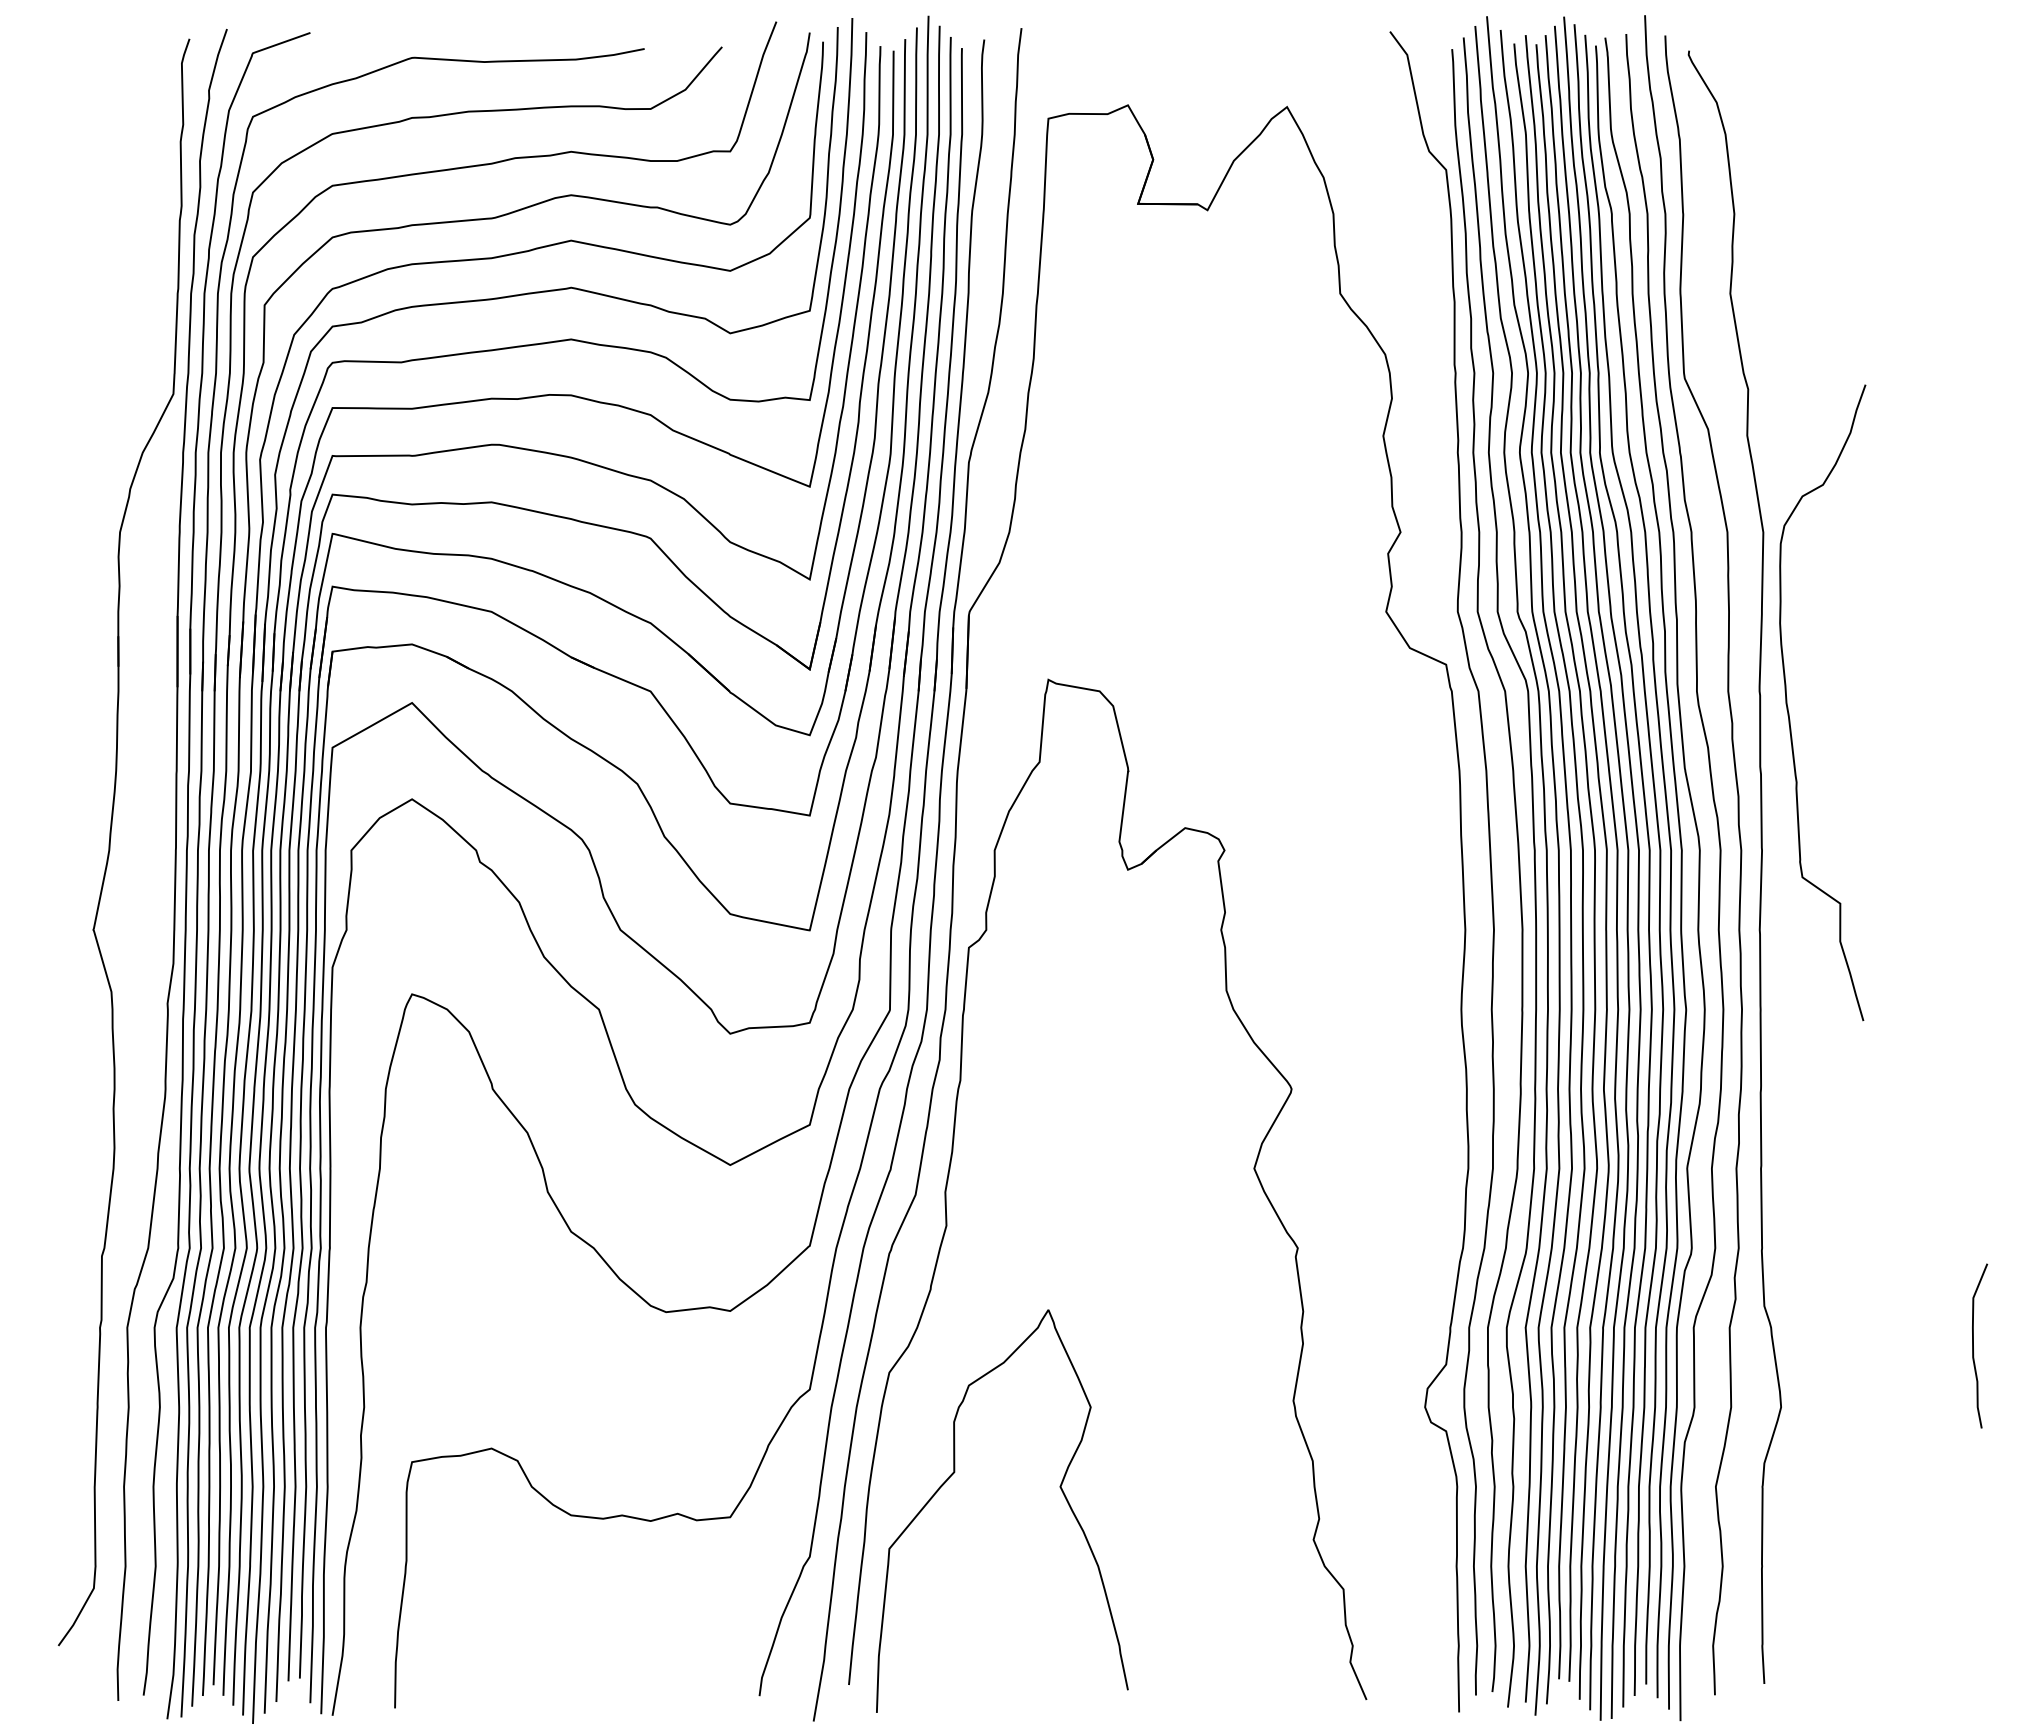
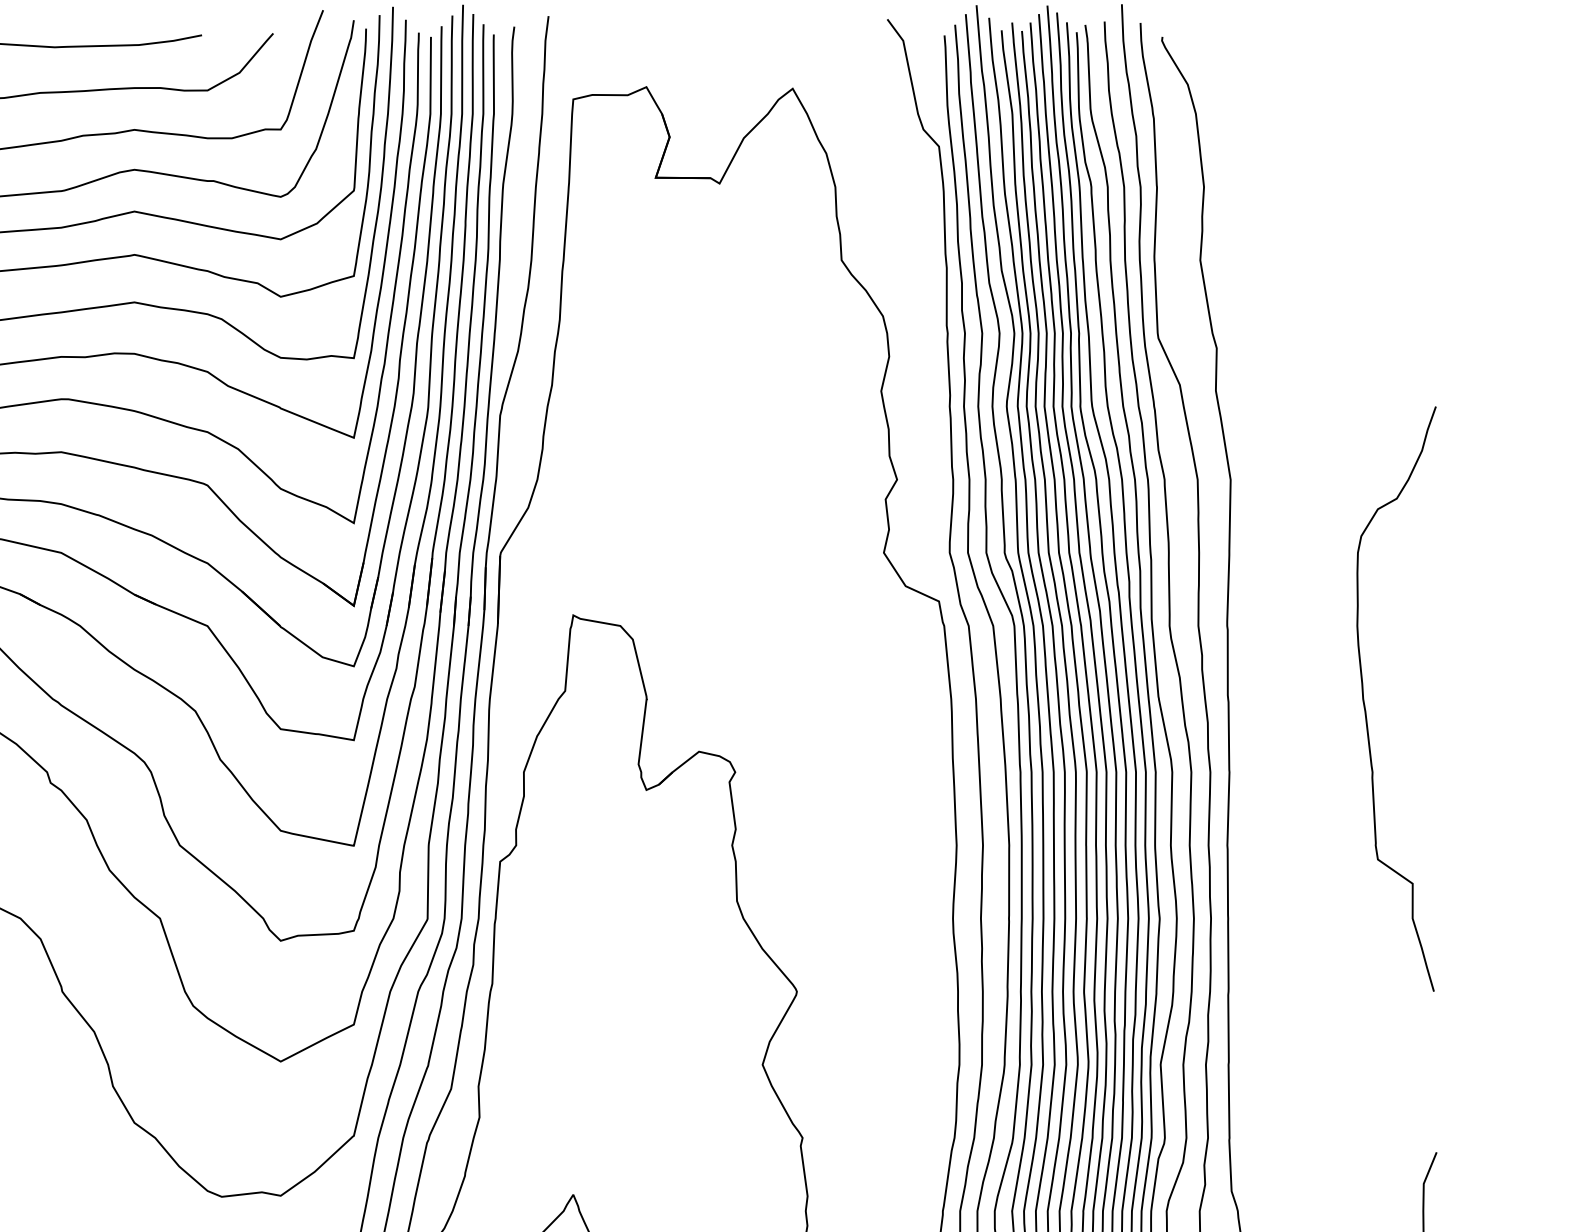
curve: (1788, 707) -> (1365, 703), moved

